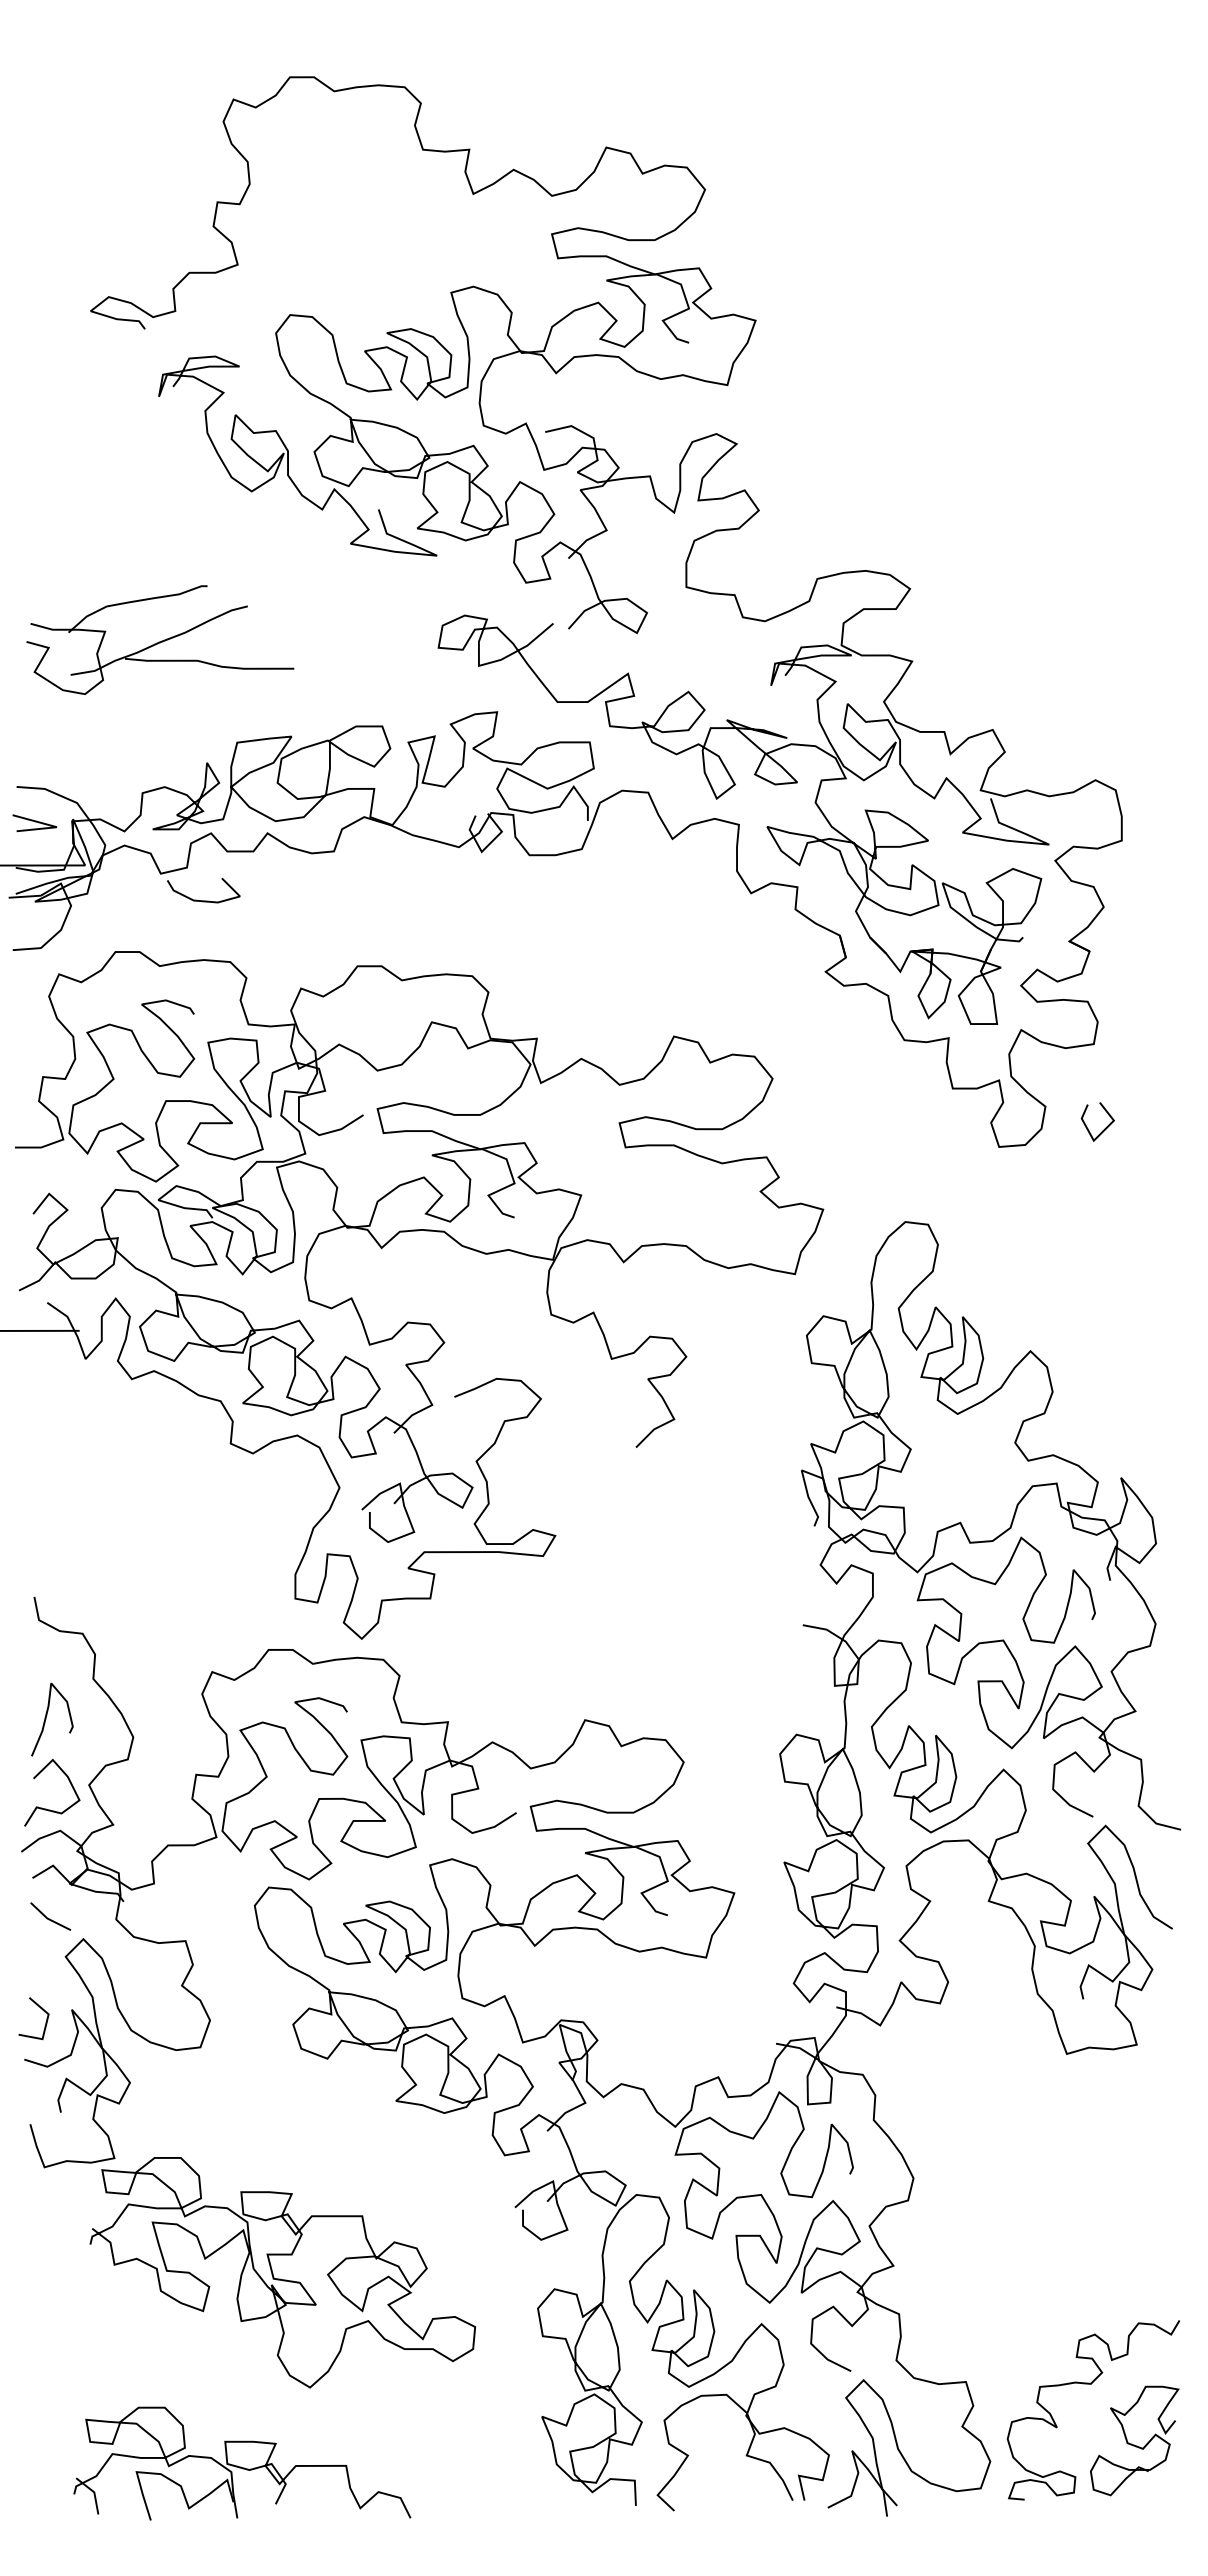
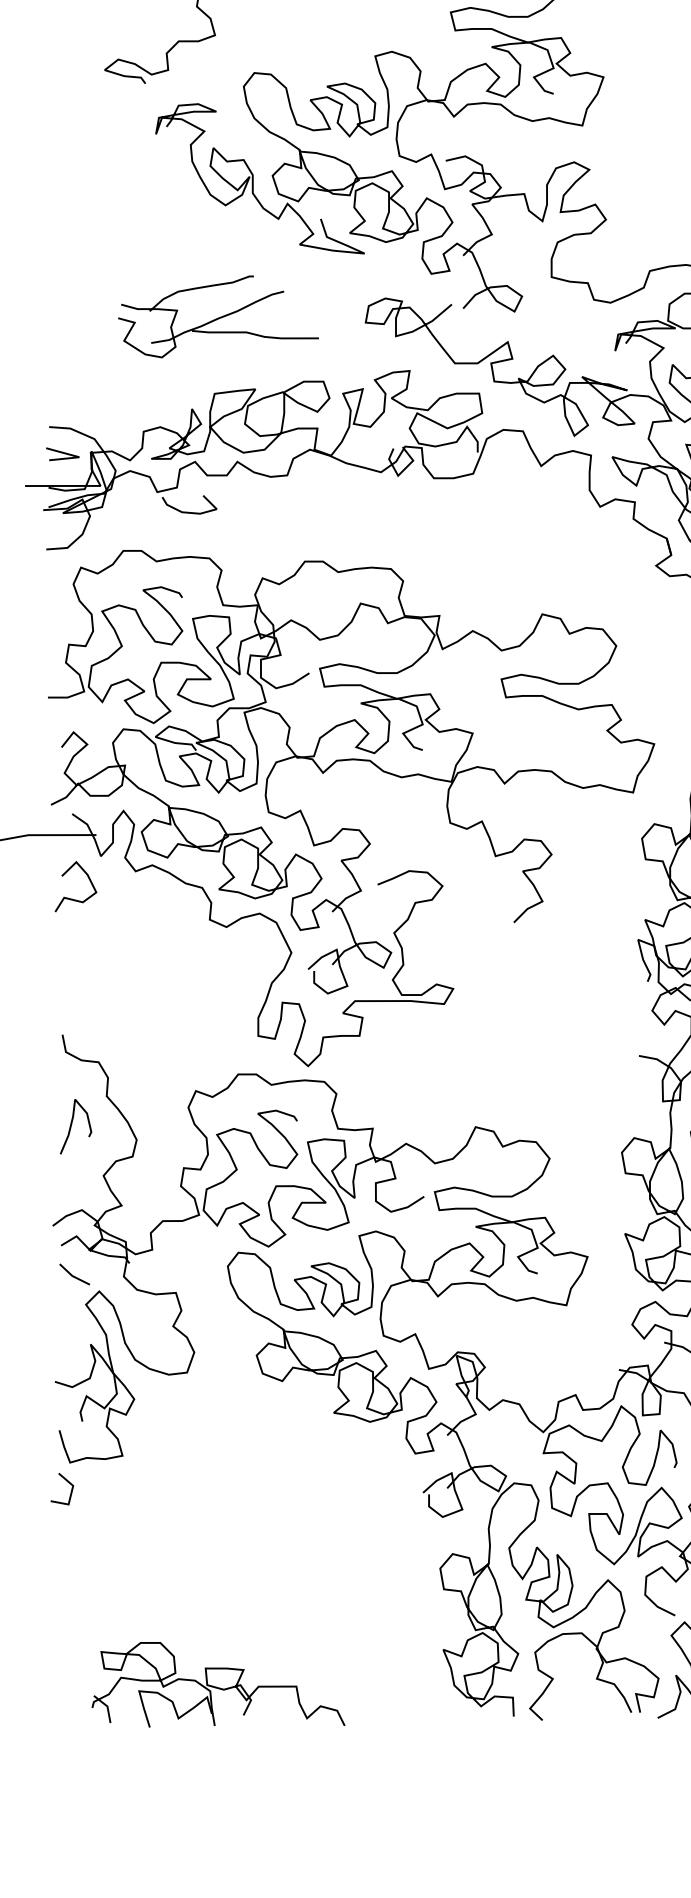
part: (160, 639) -> (218, 316), moved
curve: (46, 1808) -> (71, 898), moved
line: (41, 2009) -> (67, 1482), moved
curve: (280, 2278) -> (247, 1546), removed

